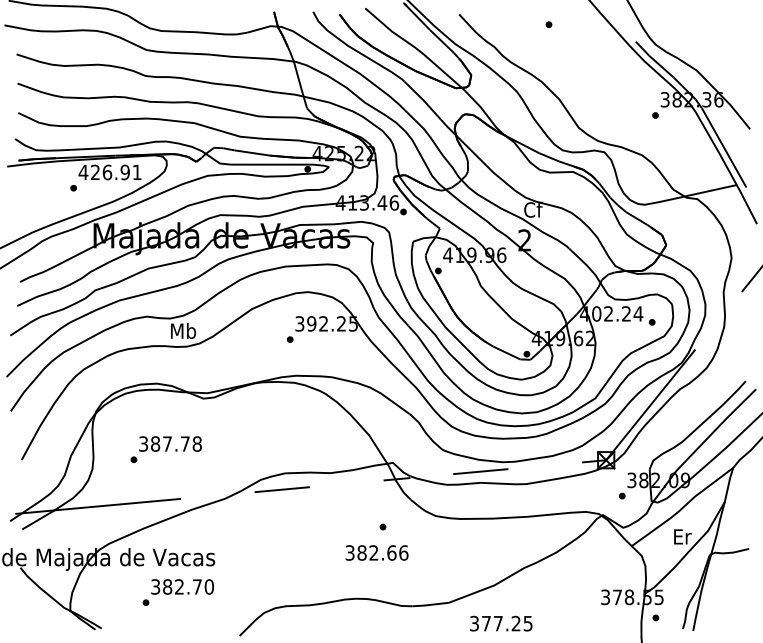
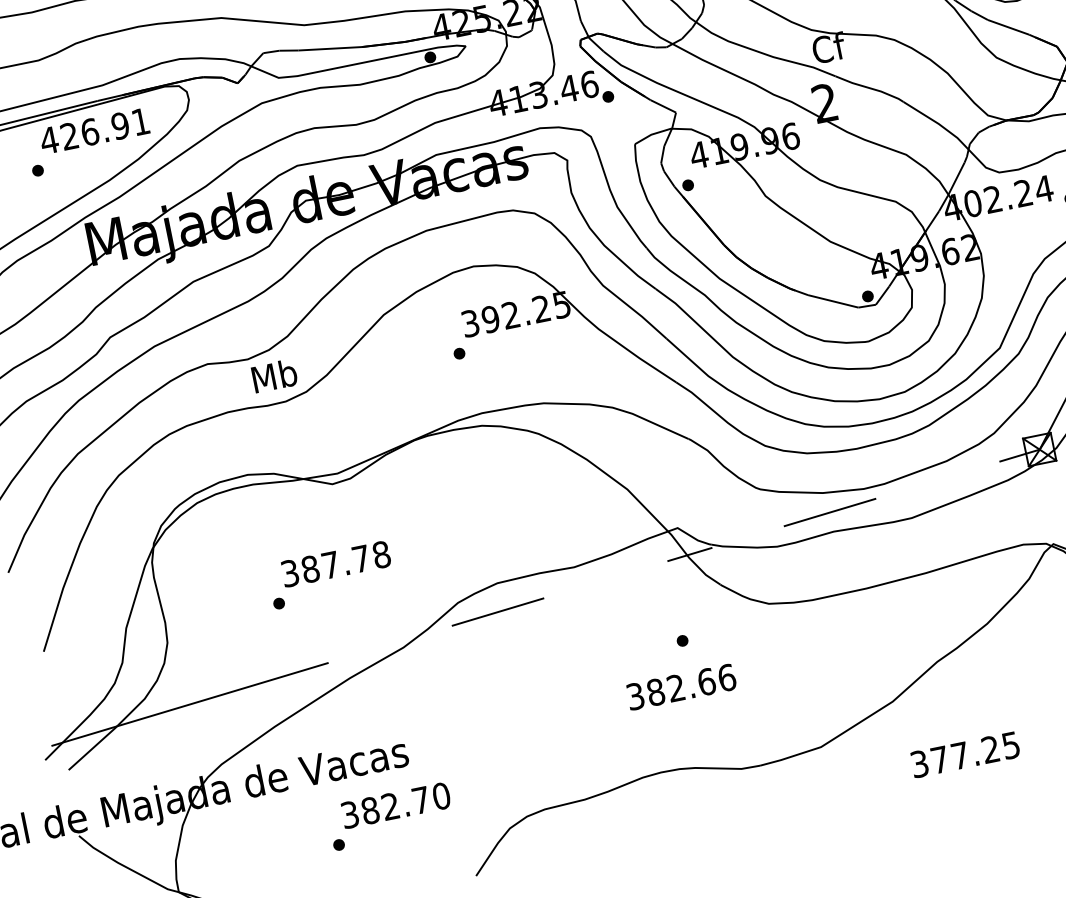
text: (165, 449) -> (329, 575), moved
text: (177, 592) -> (389, 816), moved
text: (501, 623) -> (965, 754), moved

